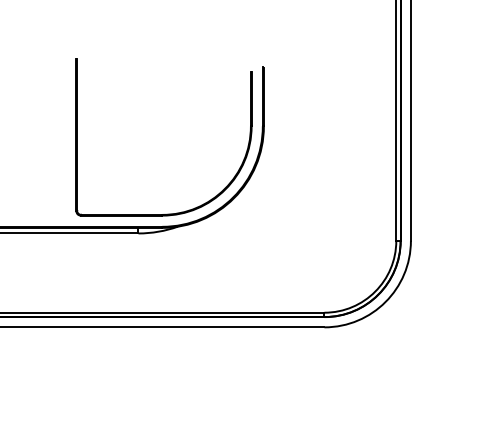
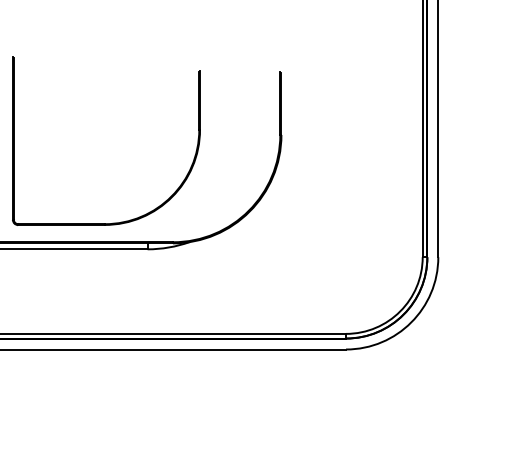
part: (167, 213) -> (110, 222), moved

